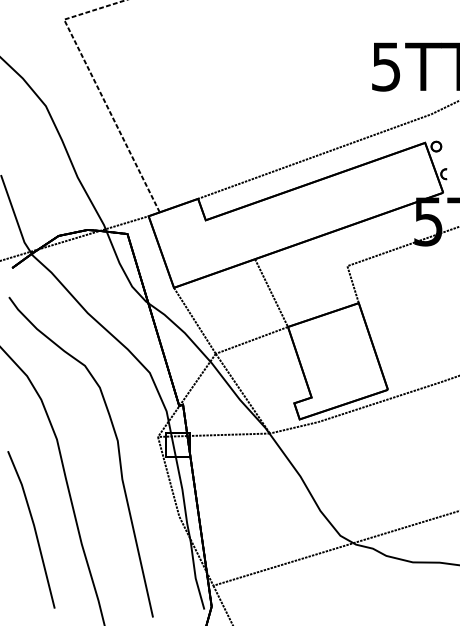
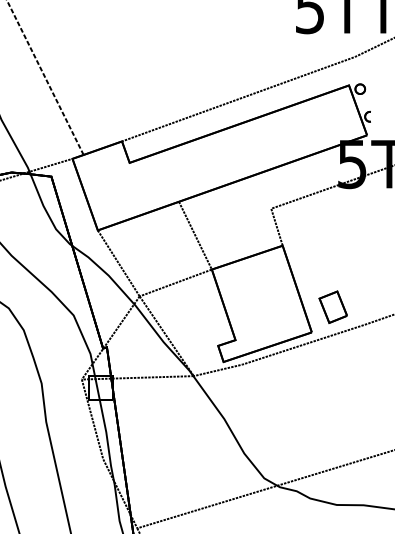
part: (408, 364) -> (332, 307), added

